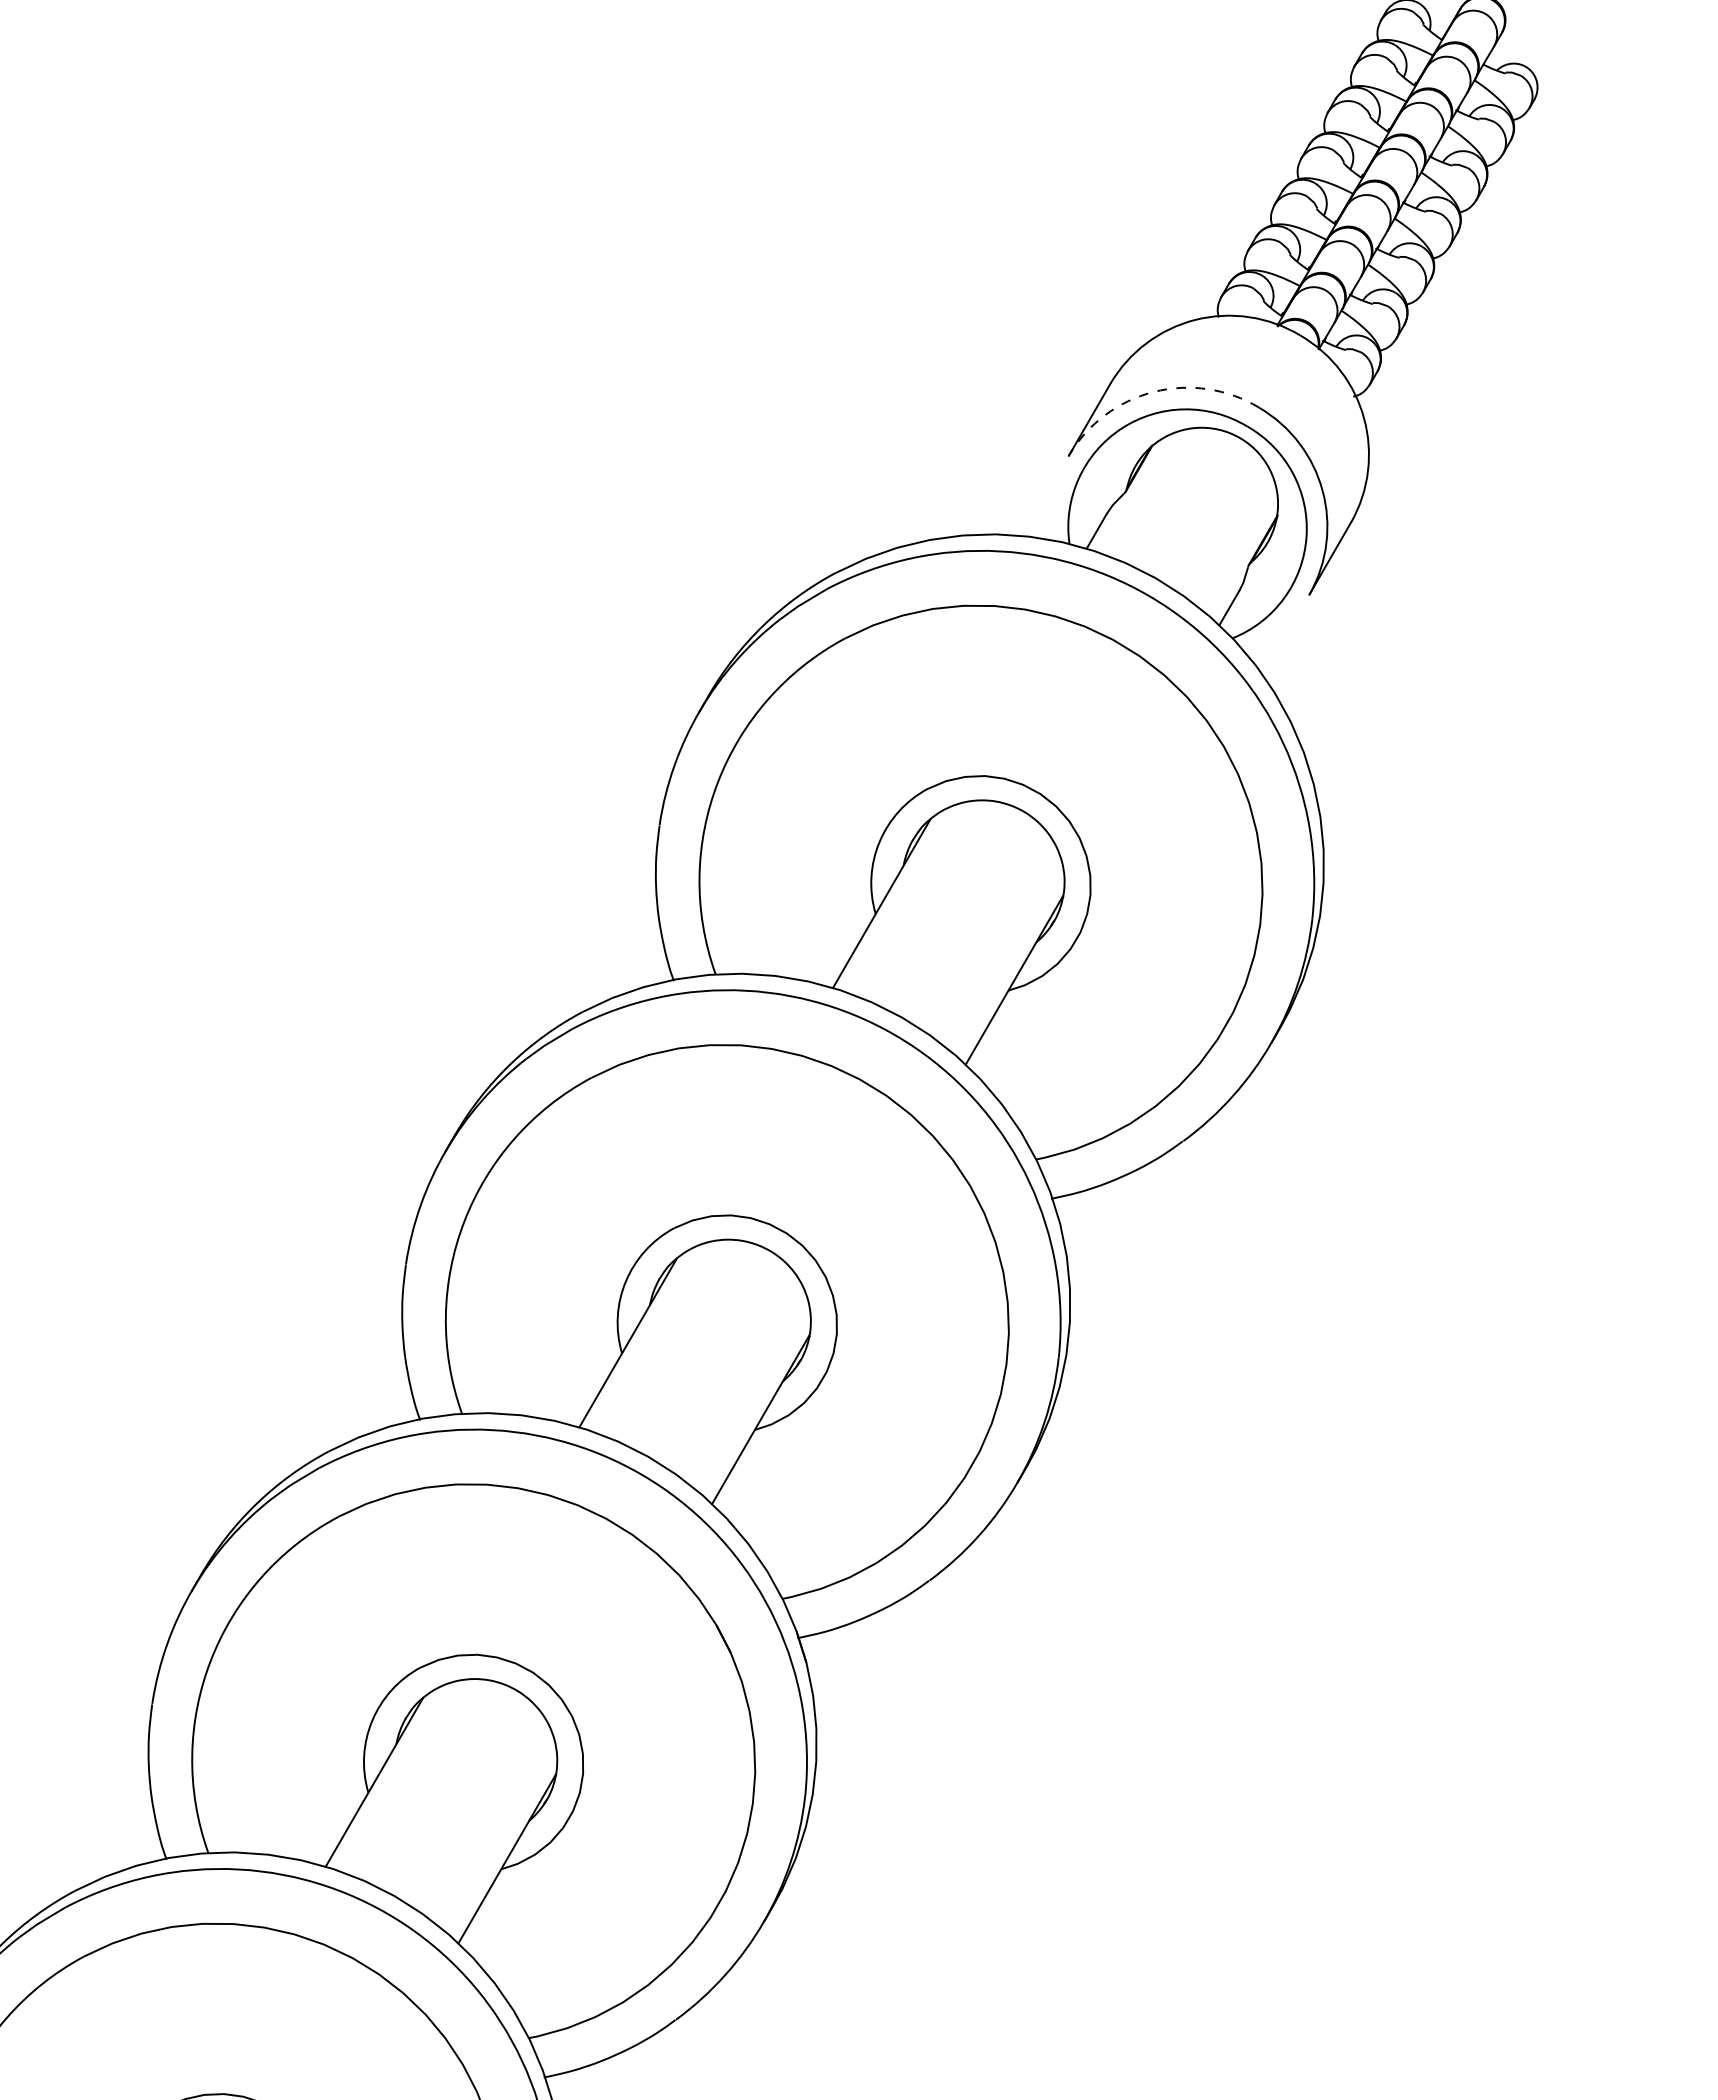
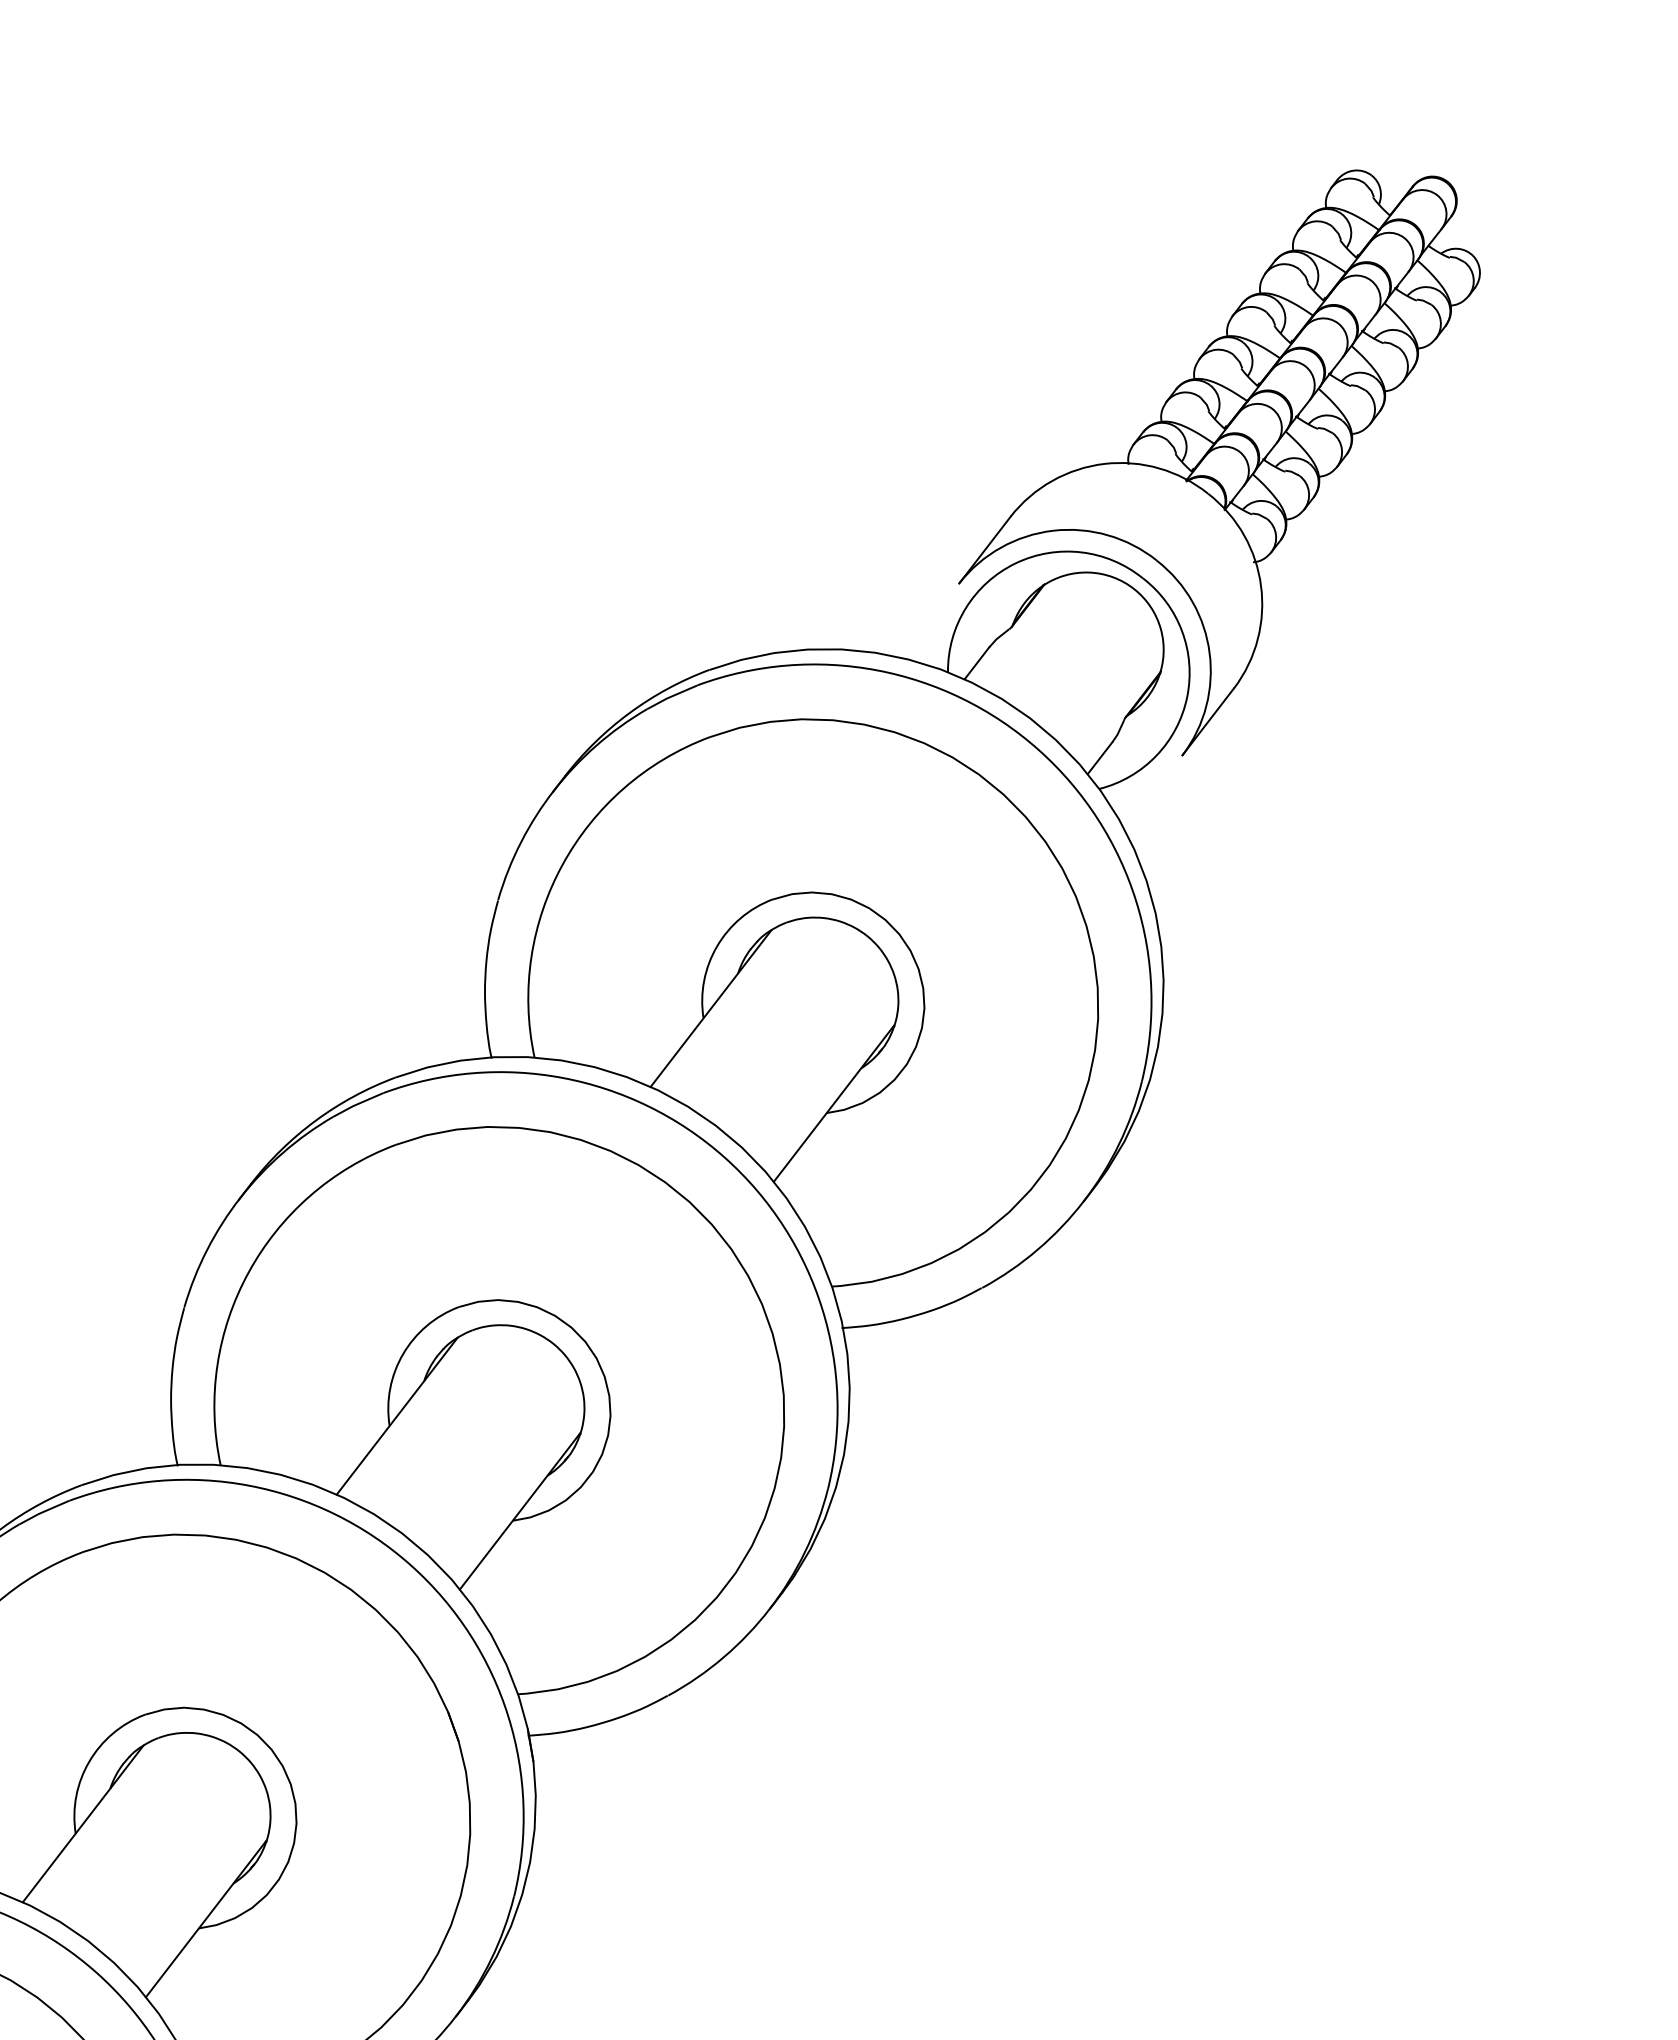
arc: (1153, 391) -> (1052, 530), dashed -> solid

